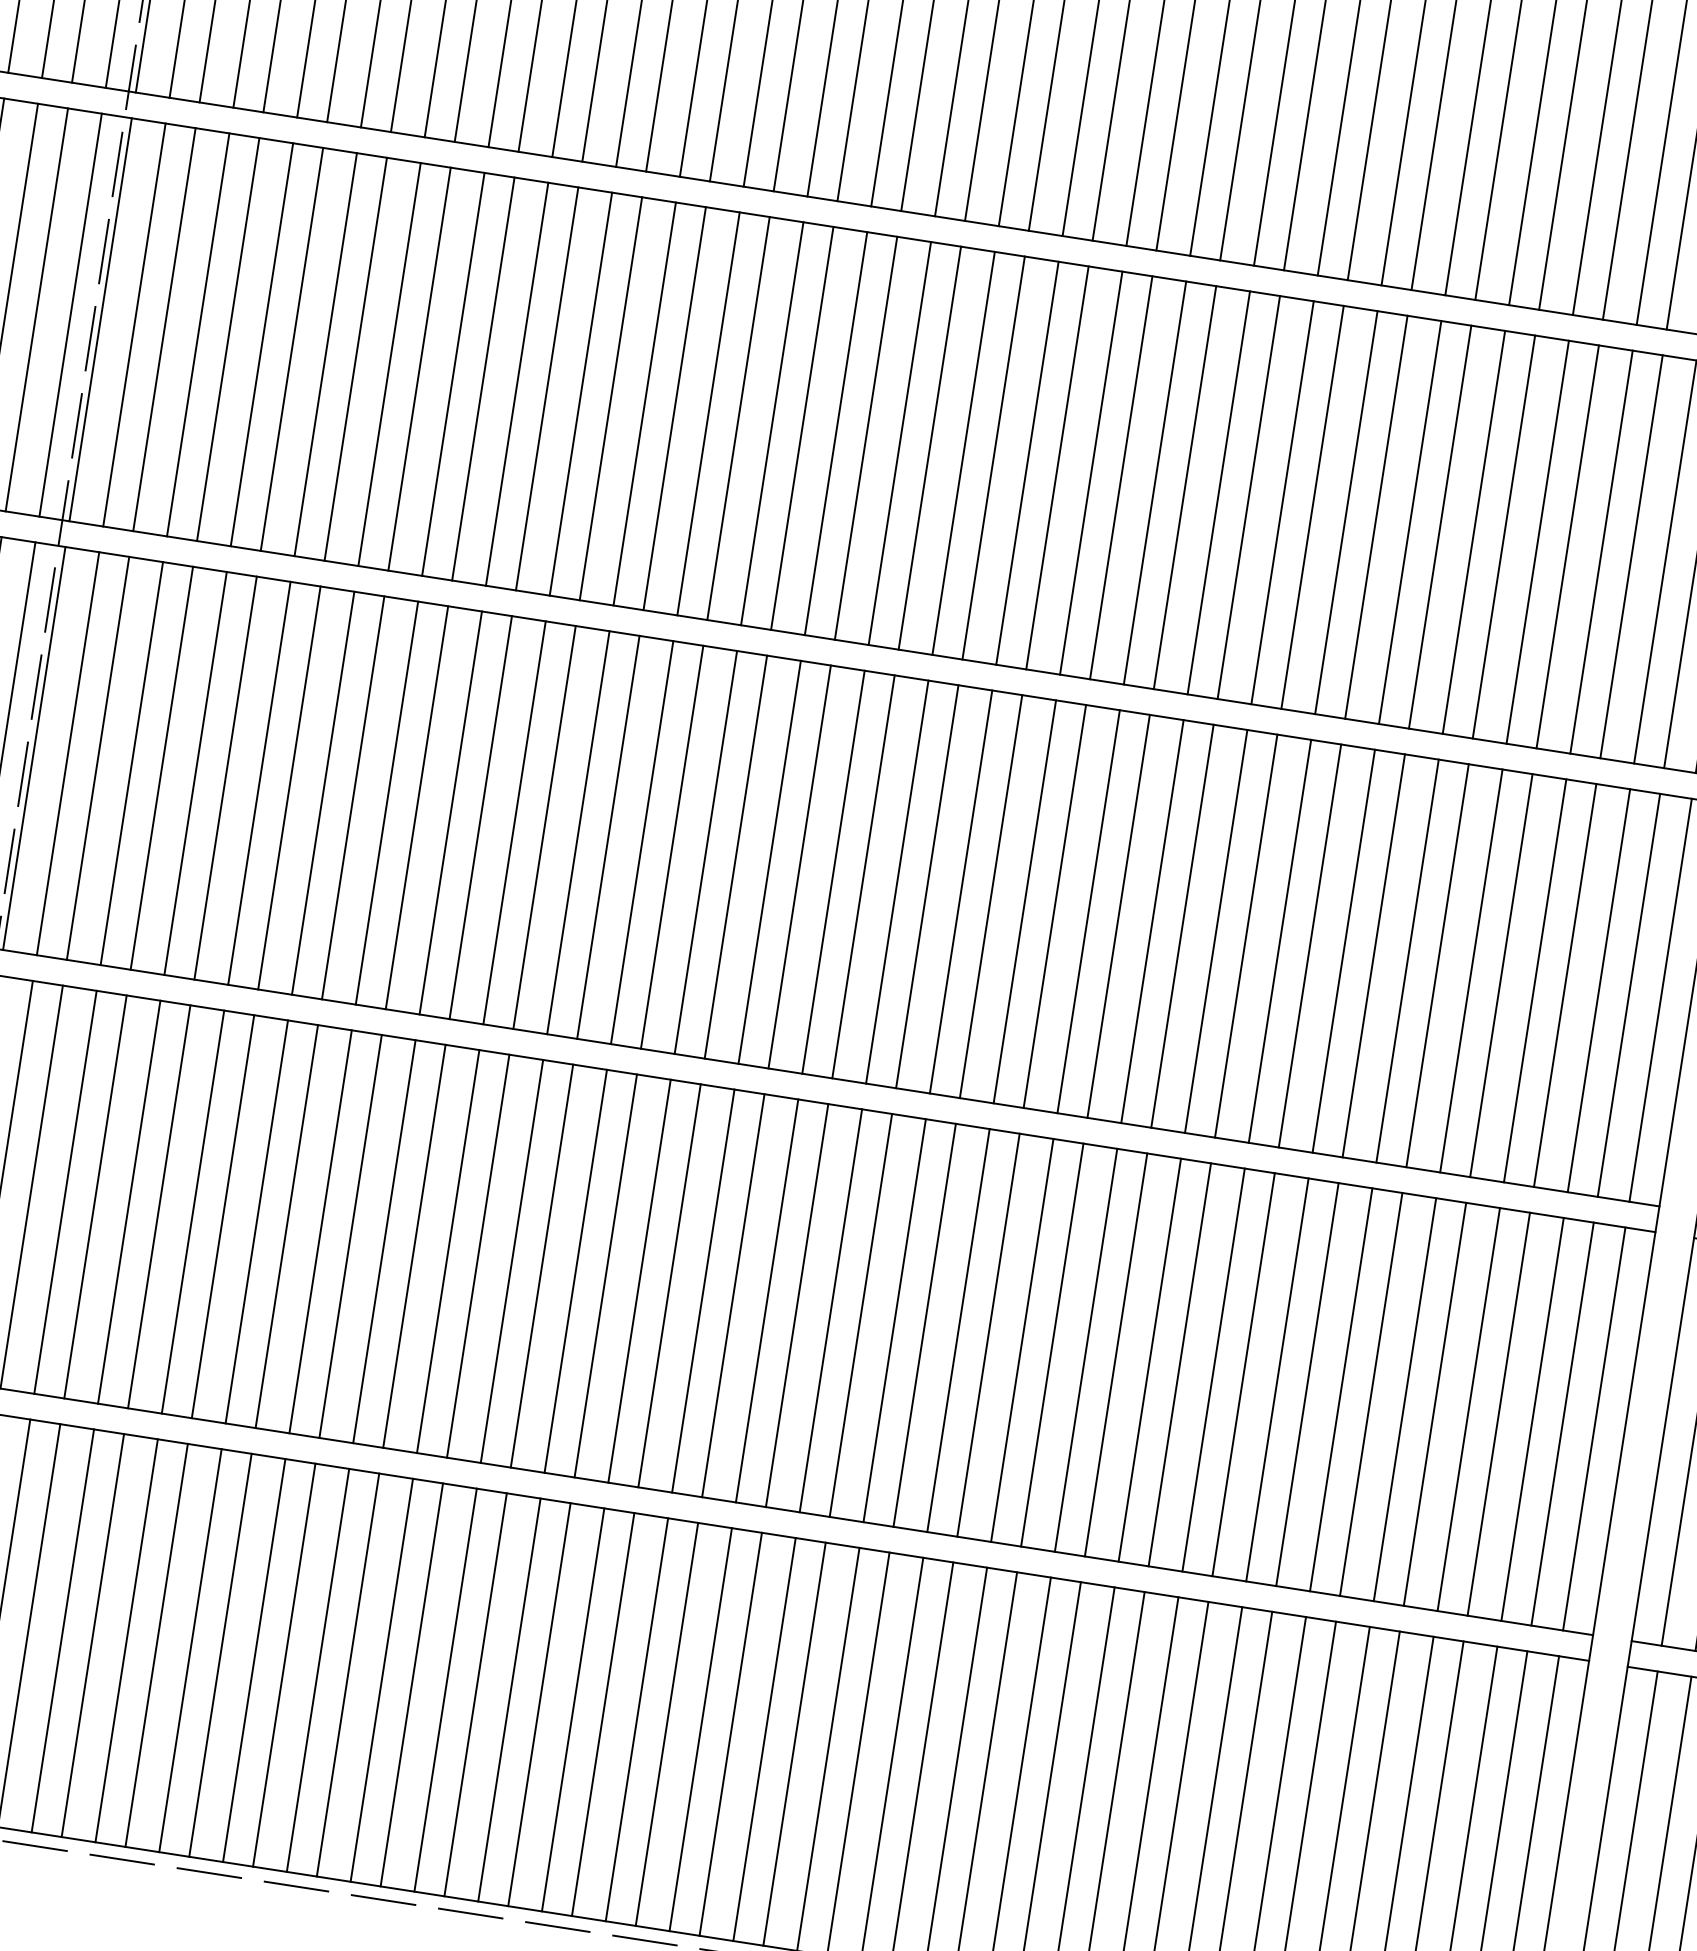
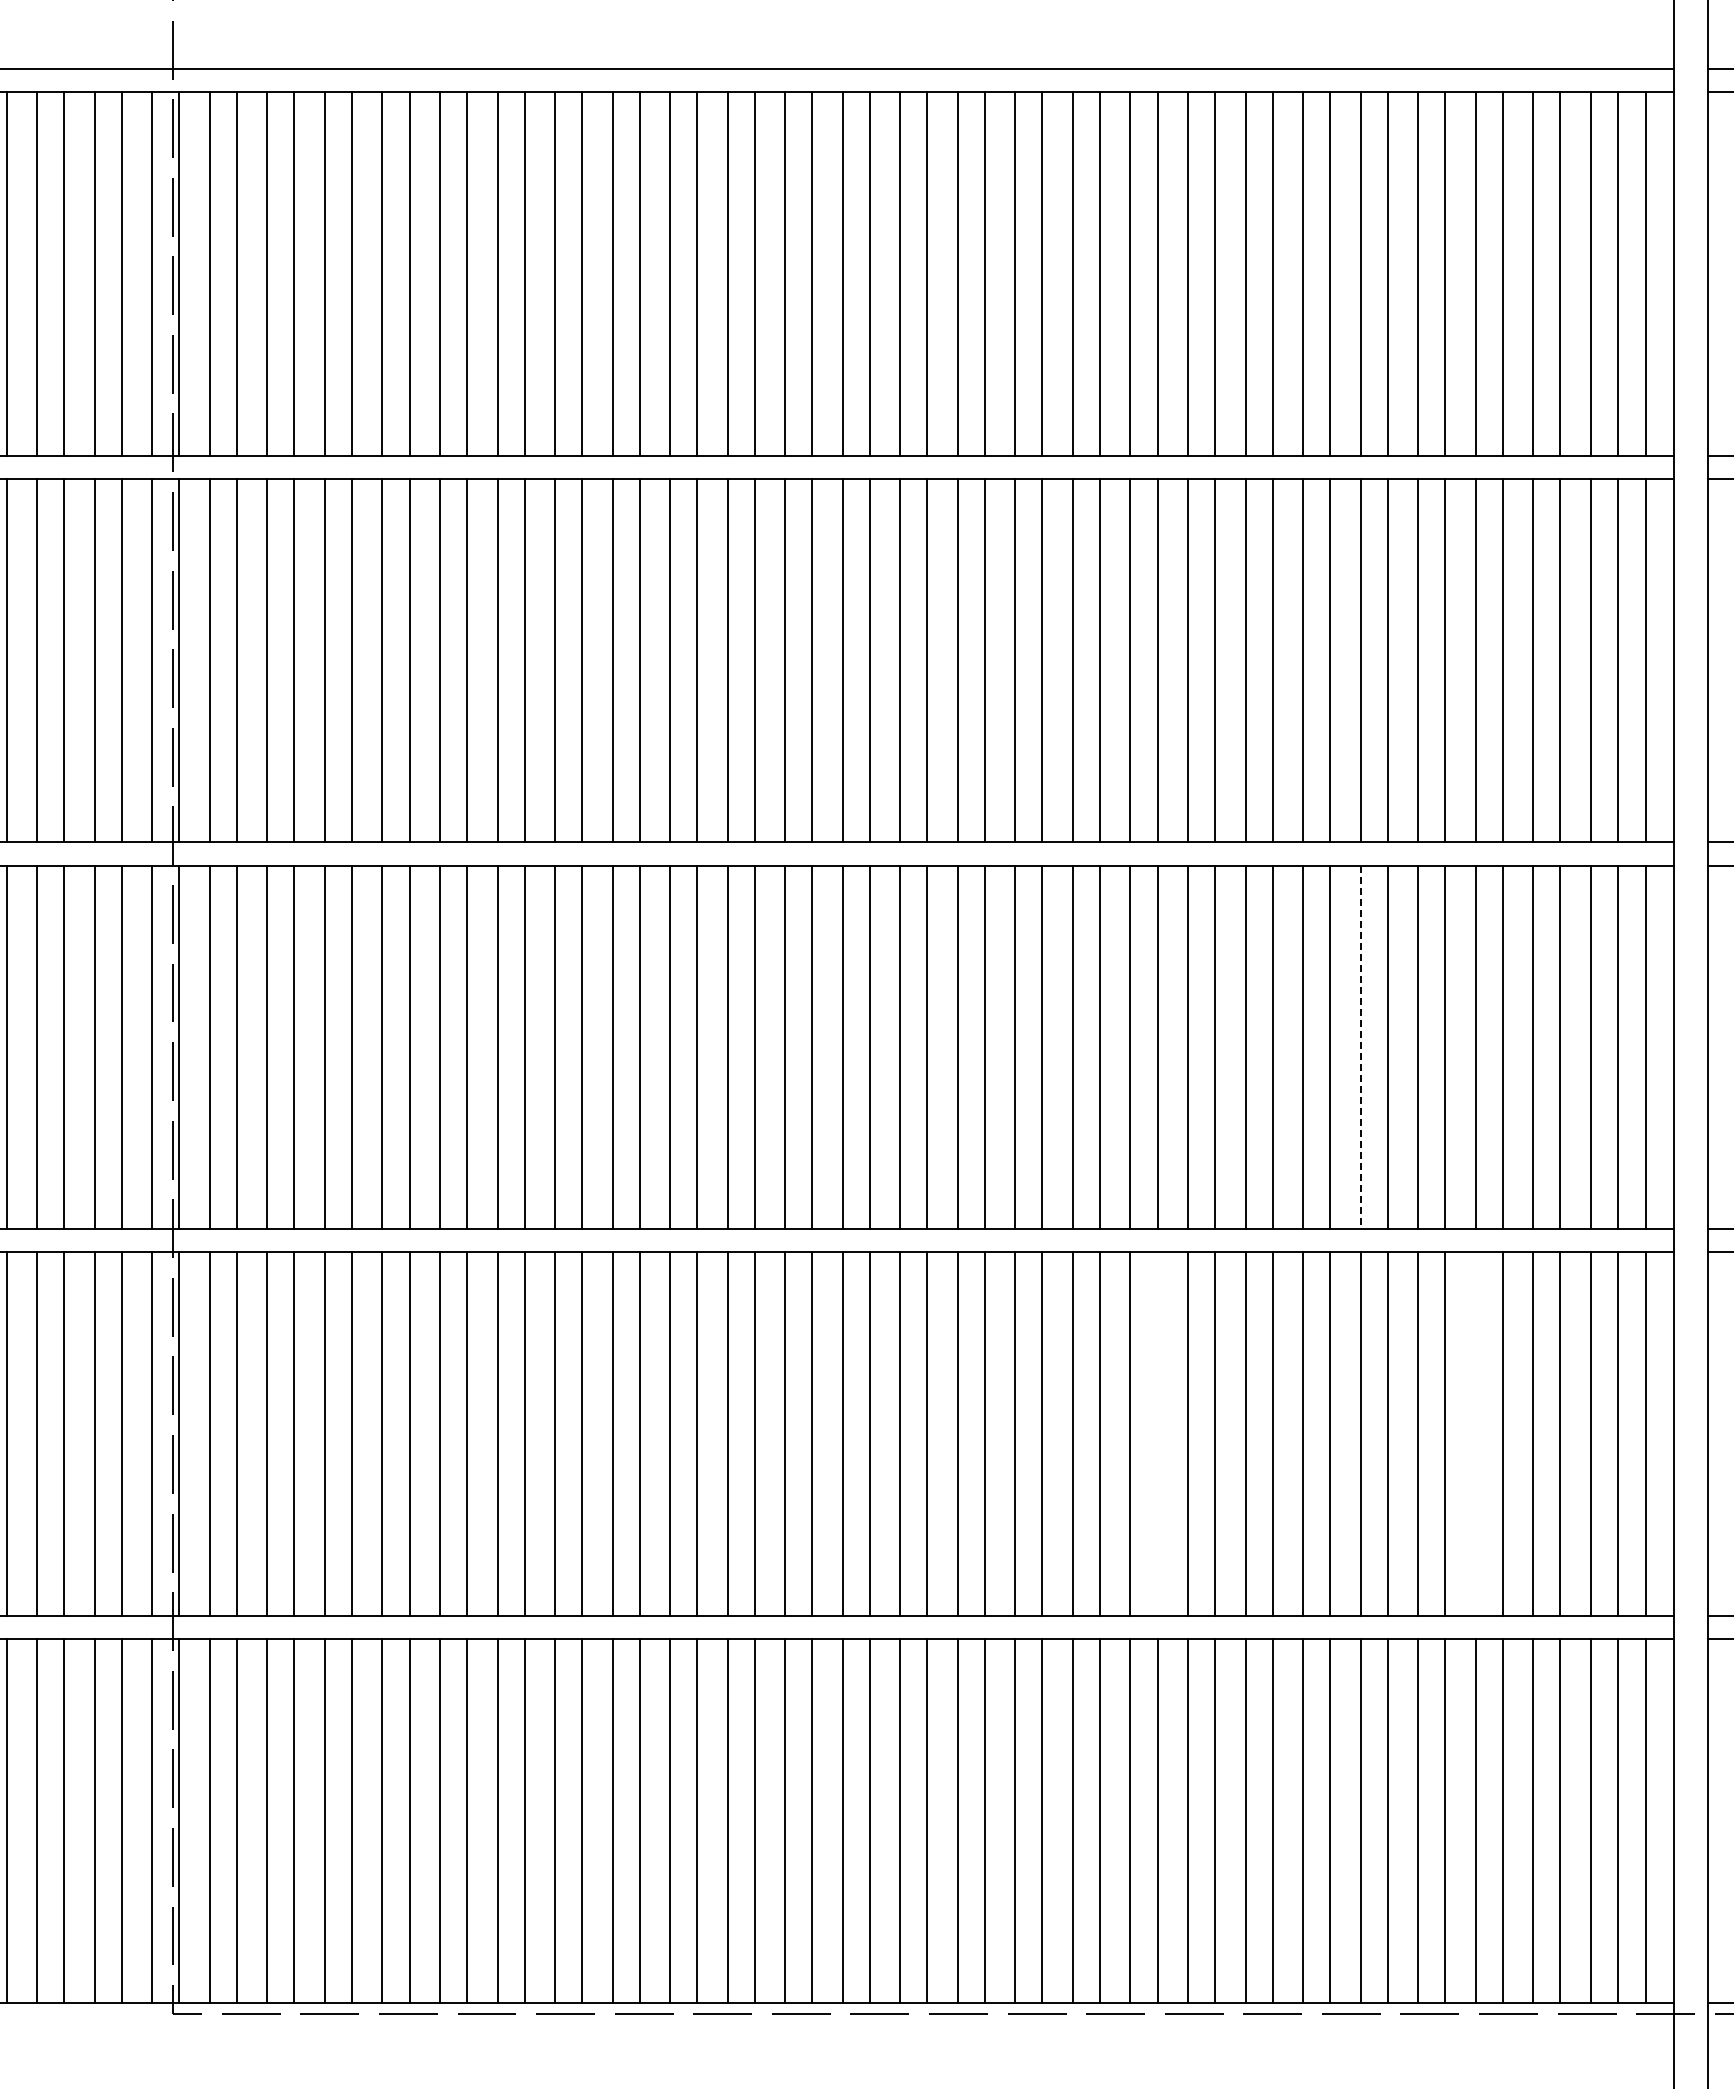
line: (1343, 951) -> (1360, 1047), solid -> dashed
line: (1052, 1344) -> (1157, 1433), removed
line: (1404, 1398) -> (1475, 1433), removed

